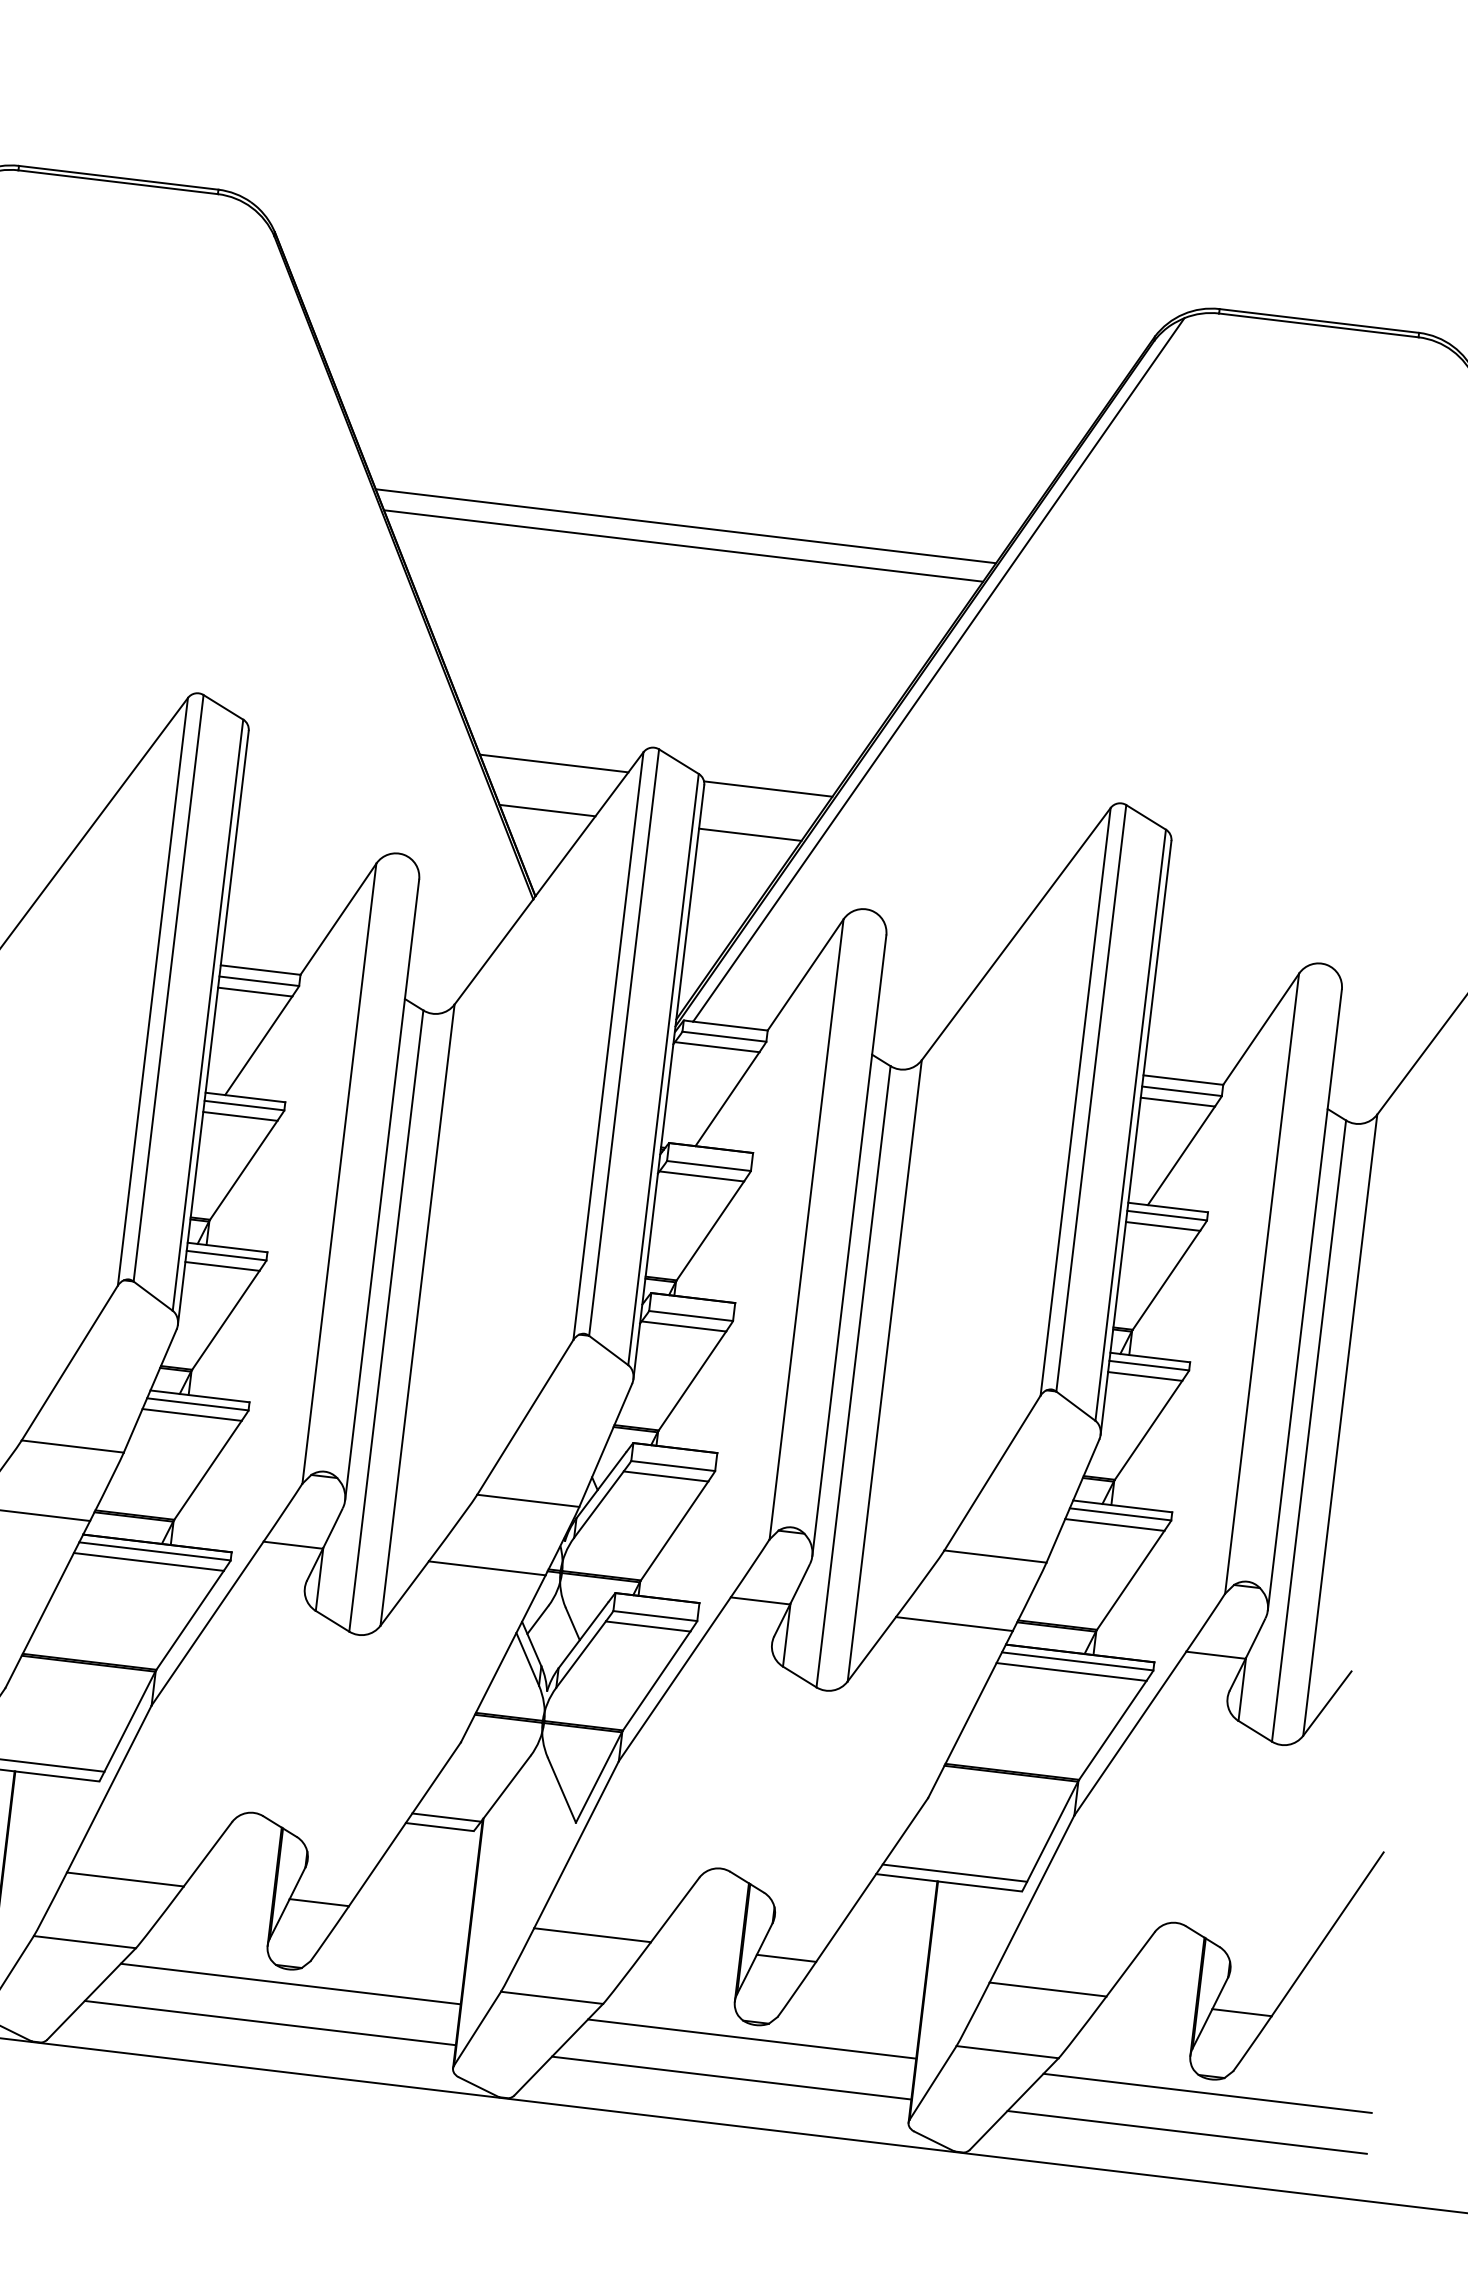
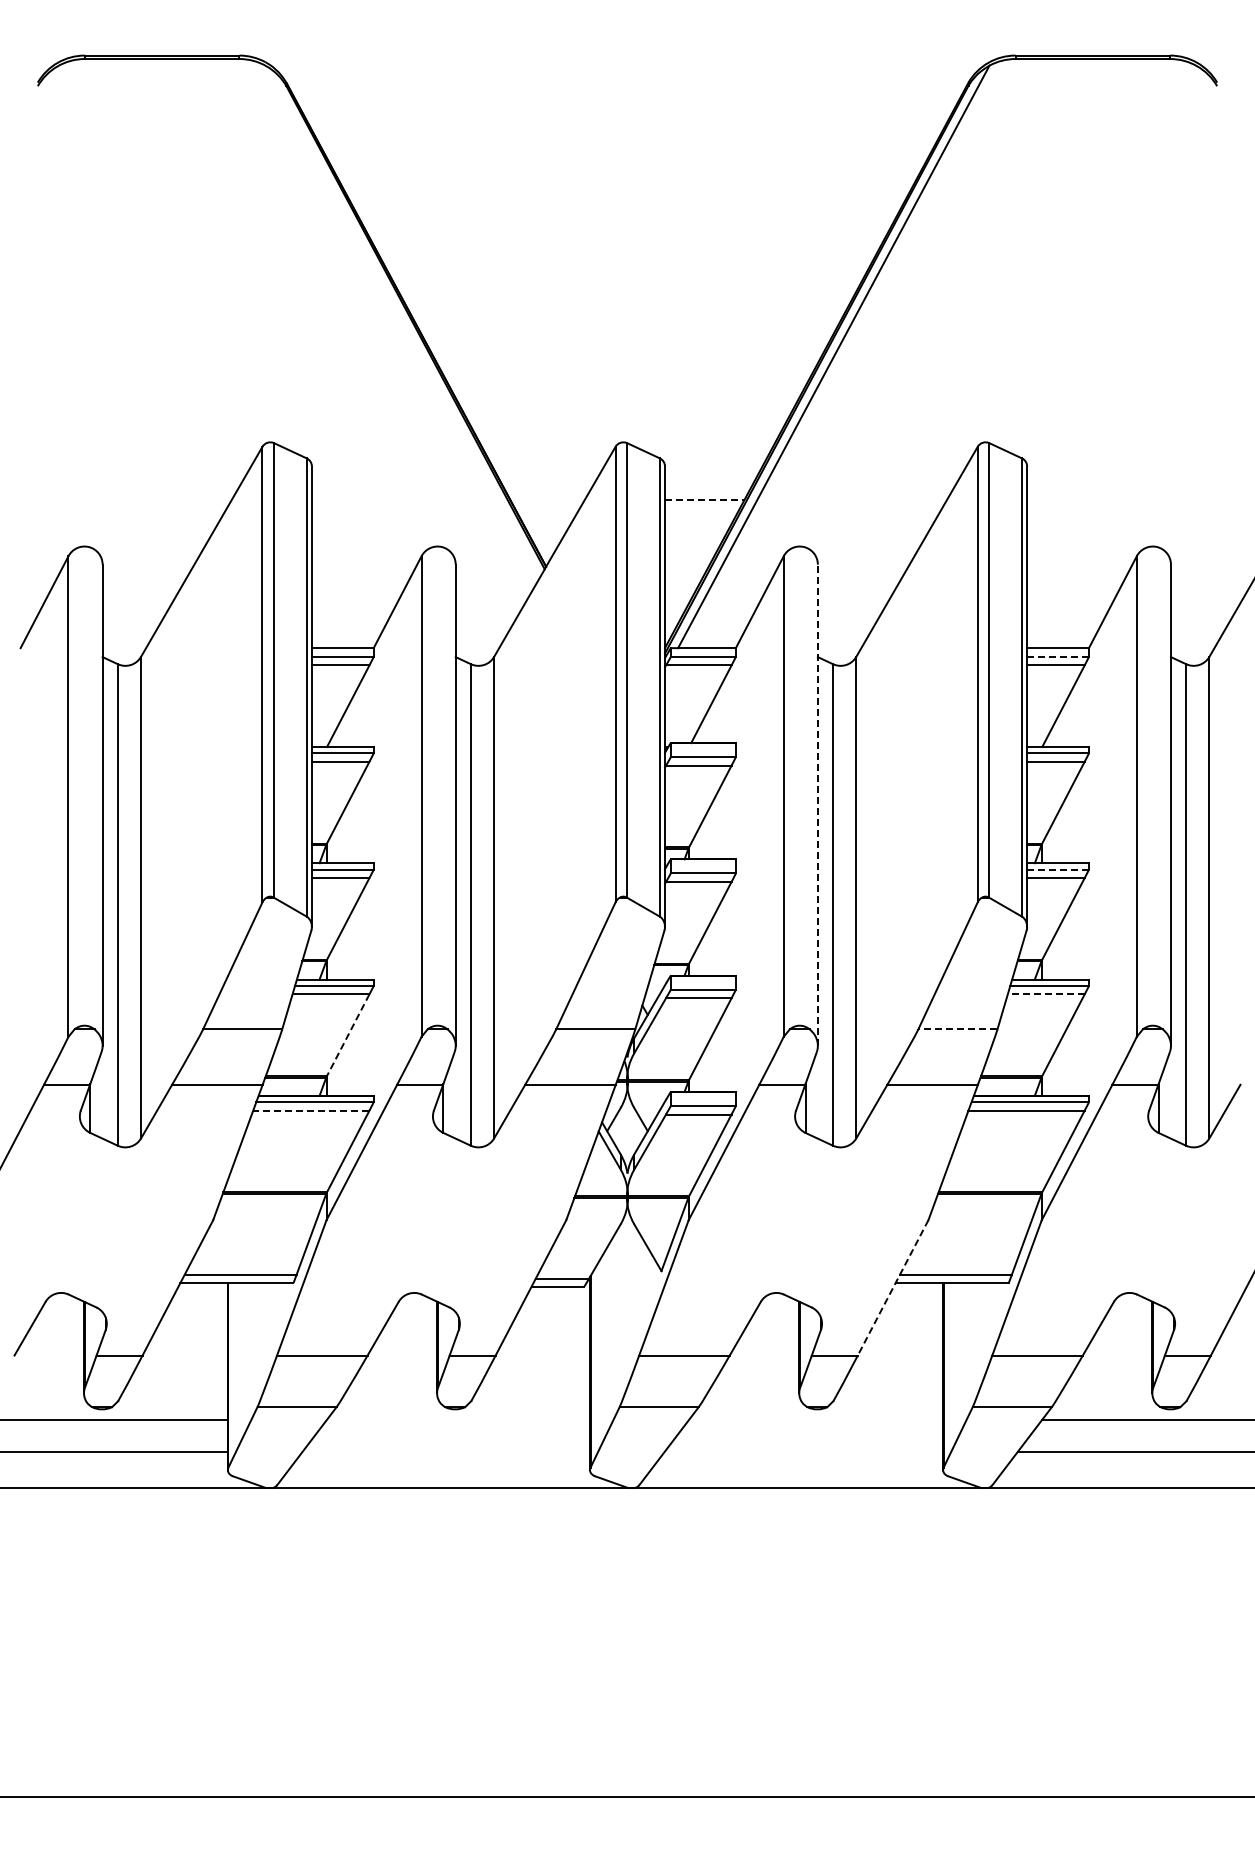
line: (684, 526) -> (626, 270), removed
line: (683, 546) -> (627, 285), removed
line: (553, 763) -> (547, 463), removed
line: (768, 789) -> (714, 463), removed
line: (547, 811) -> (547, 500), removed
line: (749, 835) -> (704, 500), solid -> dashed
line: (1182, 1090) -> (1058, 656), solid -> dashed
line: (848, 1246) -> (817, 805), solid -> dashed
line: (1149, 1365) -> (1058, 869), solid -> dashed
line: (207, 1470) -> (347, 1035), solid -> dashed
line: (1113, 1524) -> (1045, 994), solid -> dashed
line: (994, 1556) -> (957, 1029), solid -> dashed
line: (147, 1561) -> (310, 1110), solid -> dashed
line: (871, 1880) -> (892, 1288), solid -> dashed
line: (289, 1984) -> (457, 1420), removed
line: (269, 2023) -> (445, 1452), removed
line: (751, 2039) -> (815, 1420), removed
line: (731, 2078) -> (803, 1452), removed

